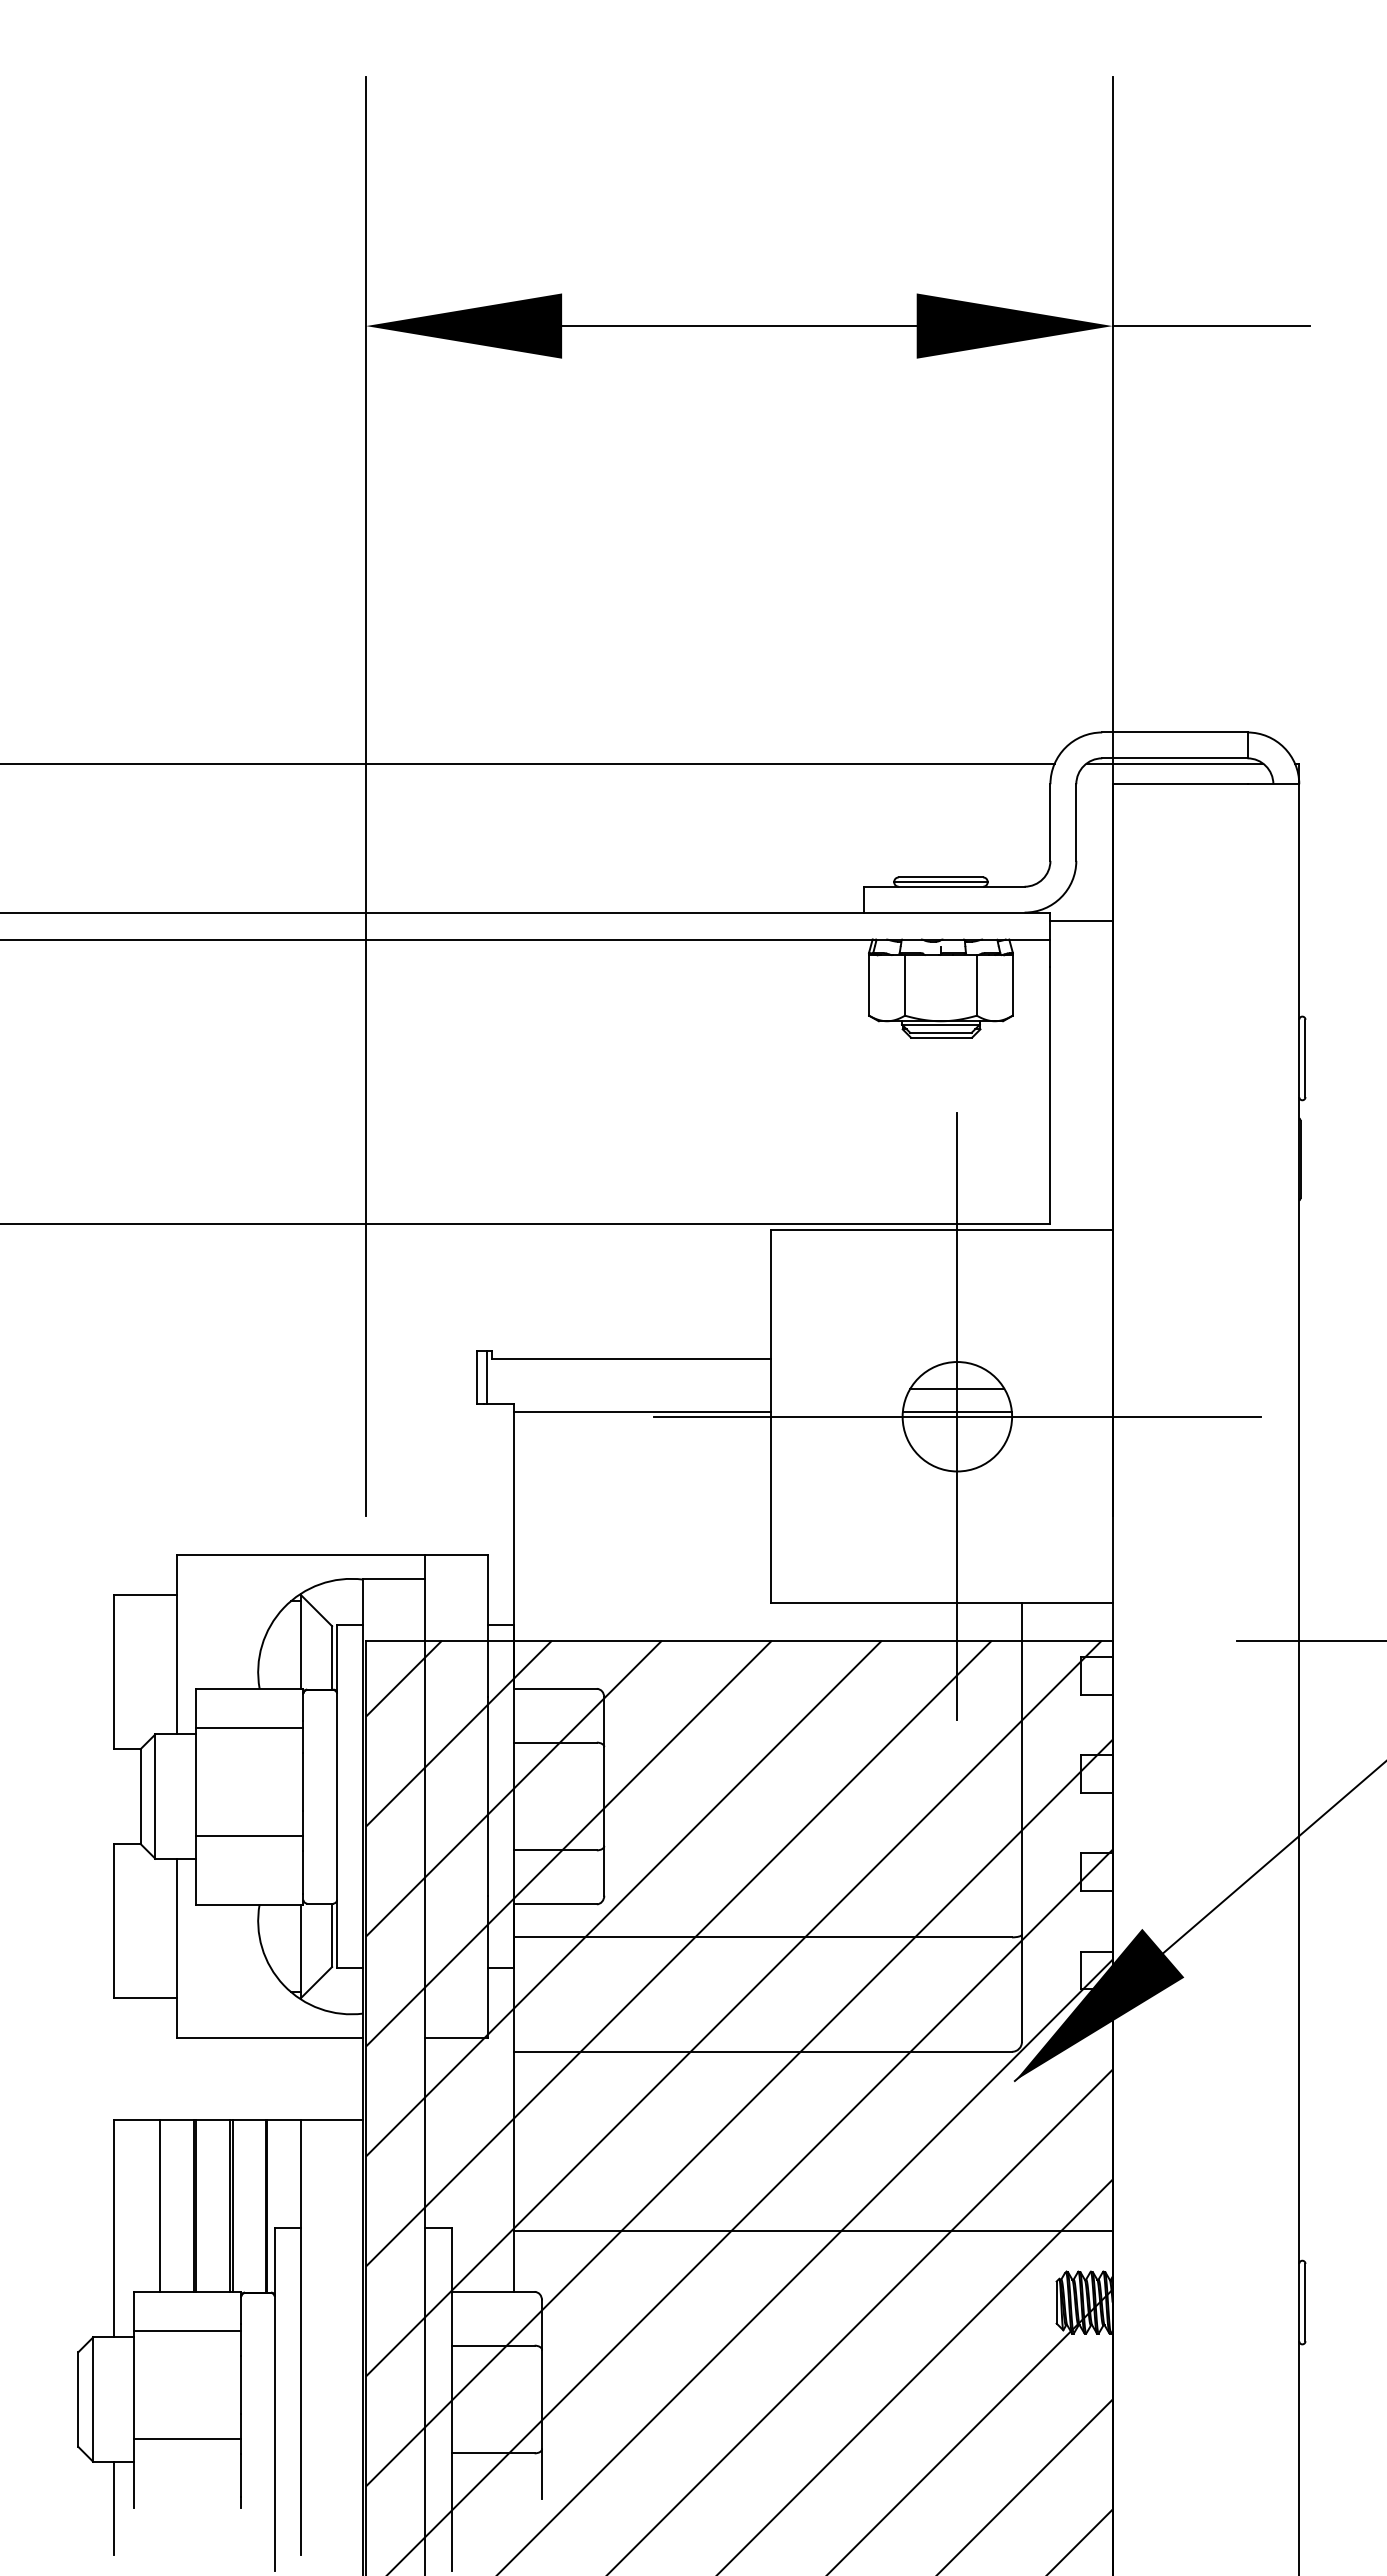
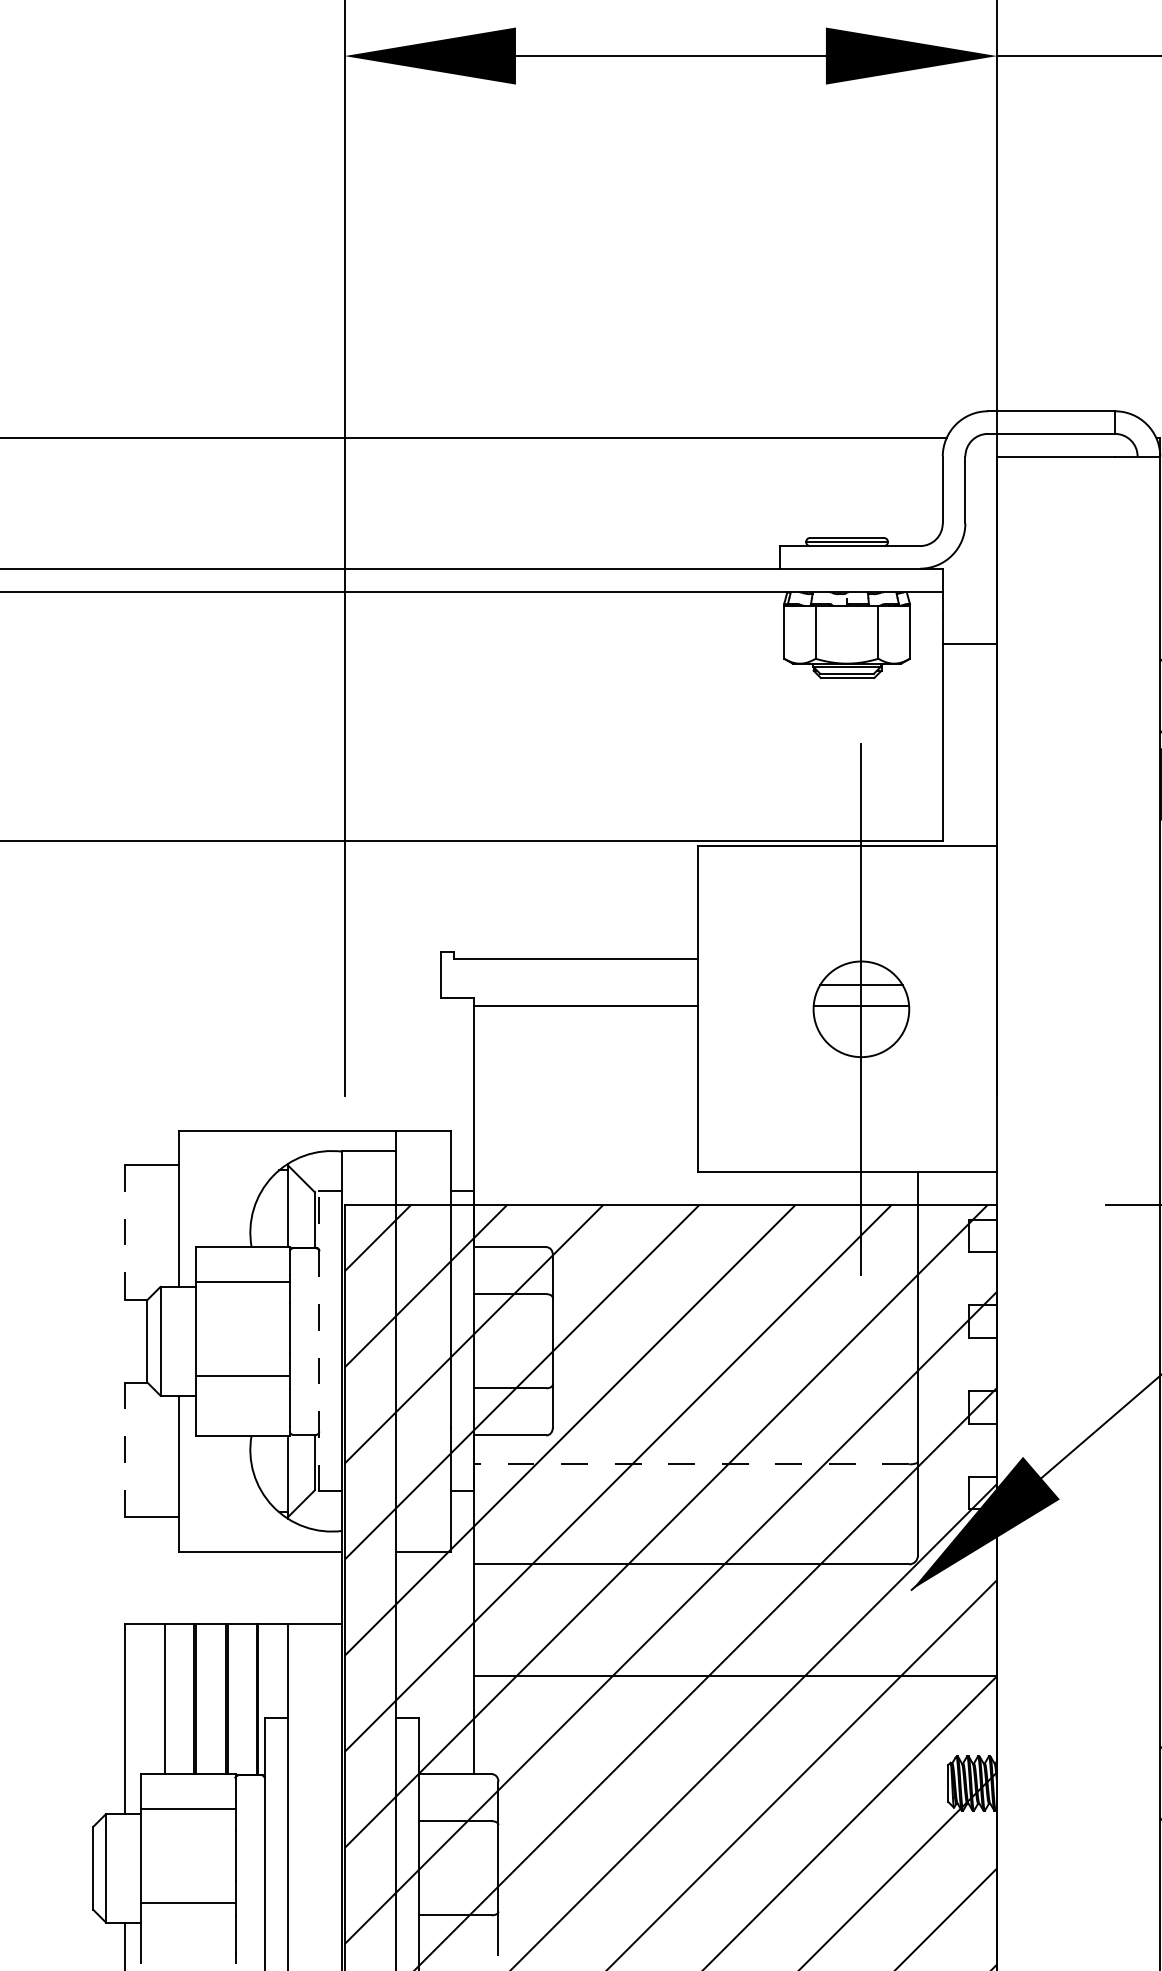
line: (1174, 763) -> (1051, 438), removed
line: (1081, 920) -> (969, 643), moved
line: (487, 1377) -> (450, 975), removed
line: (956, 1416) -> (860, 1009), removed
line: (114, 1672) -> (124, 1232), solid -> dashed
line: (337, 1796) -> (319, 1341), solid -> dashed
line: (114, 1921) -> (124, 1450), solid -> dashed
line: (762, 1937) -> (691, 1464), solid -> dashed
line: (812, 2230) -> (734, 1675), moved

